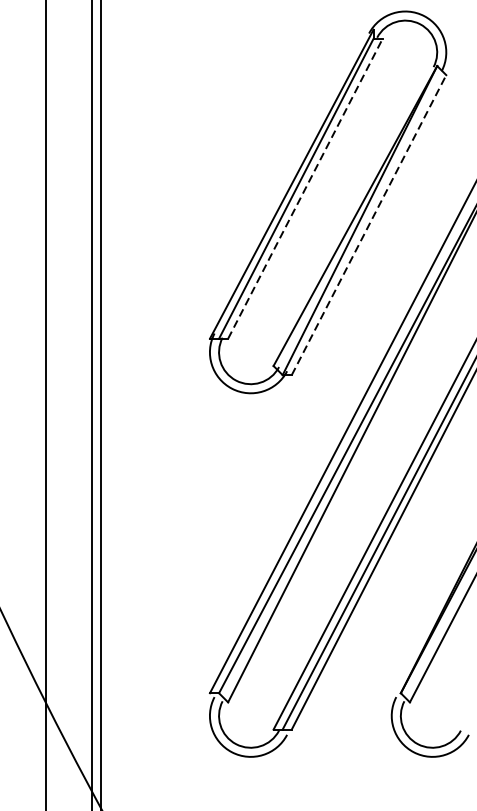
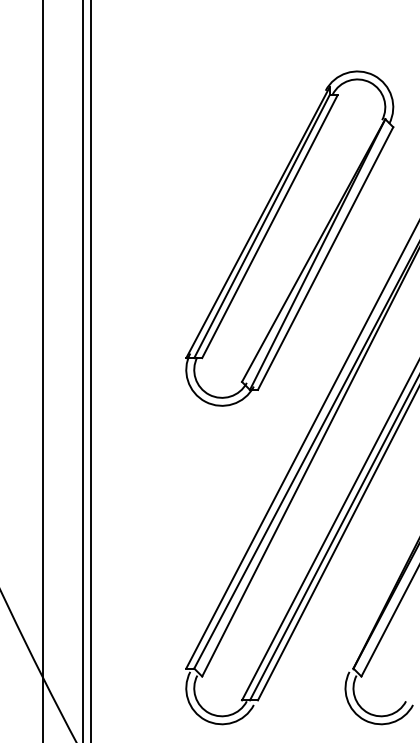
line: (304, 188) -> (269, 226), dashed -> solid
line: (368, 225) -> (325, 258), dashed -> solid

